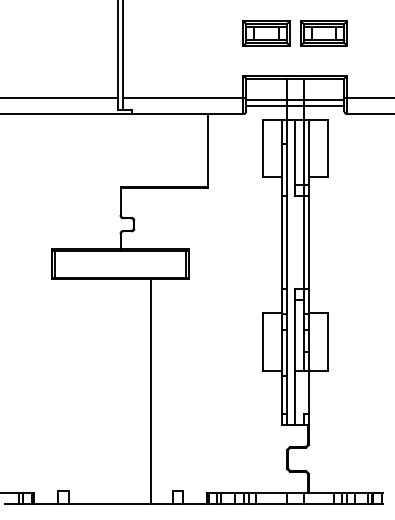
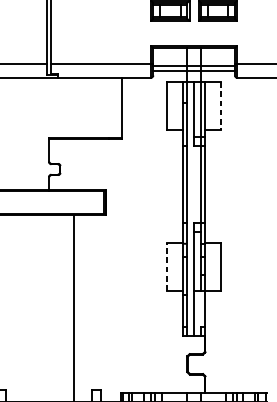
line: (328, 148) -> (221, 106), solid -> dashed
line: (262, 341) -> (166, 266), solid -> dashed

